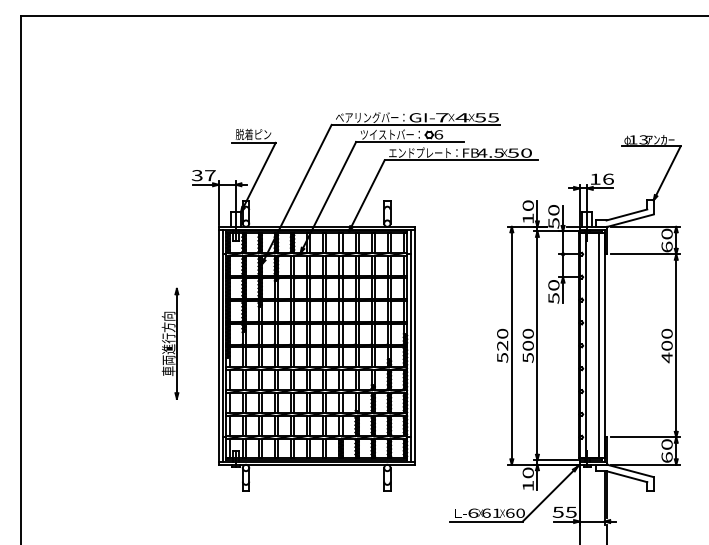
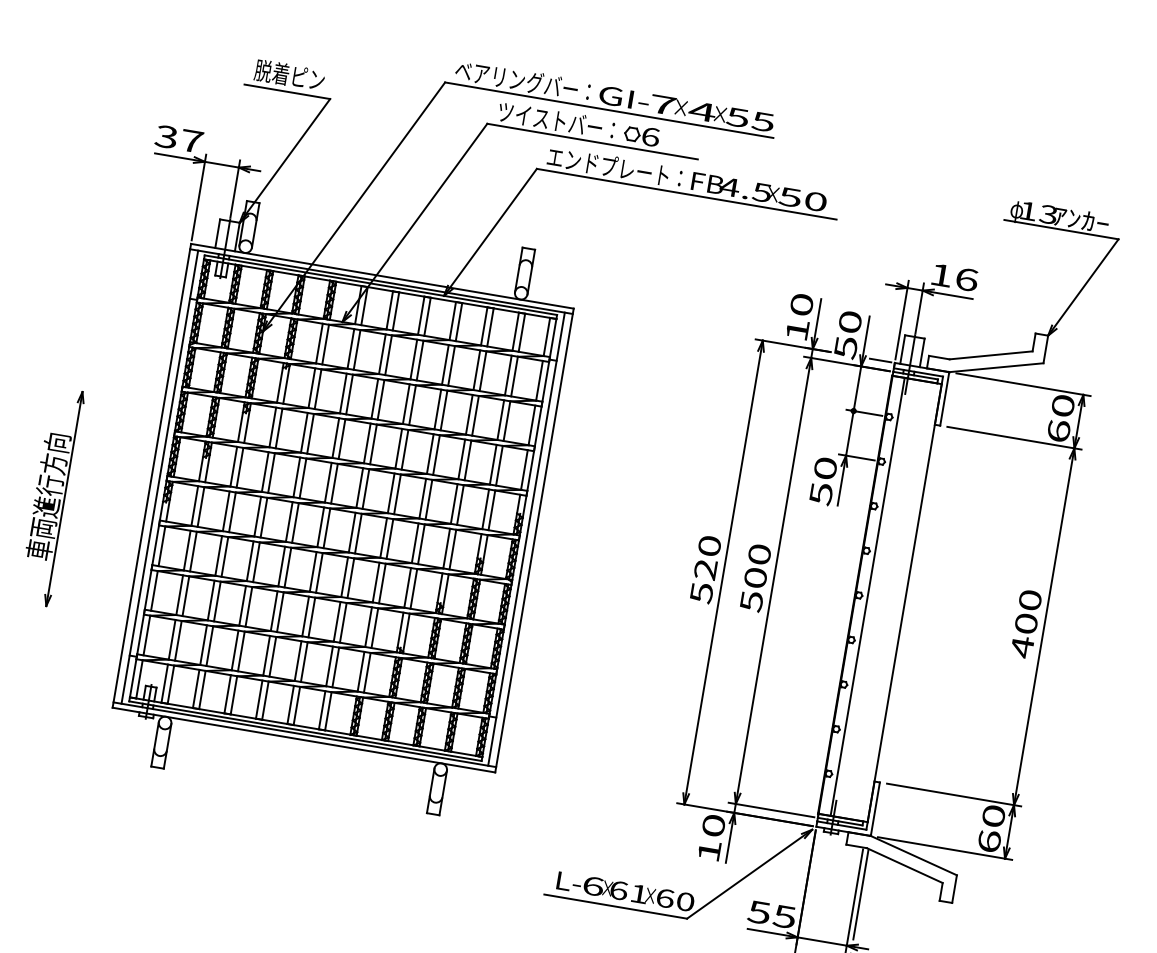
part: (170, 343) -> (52, 496), moved
line: (598, 345) -> (892, 600), removed

